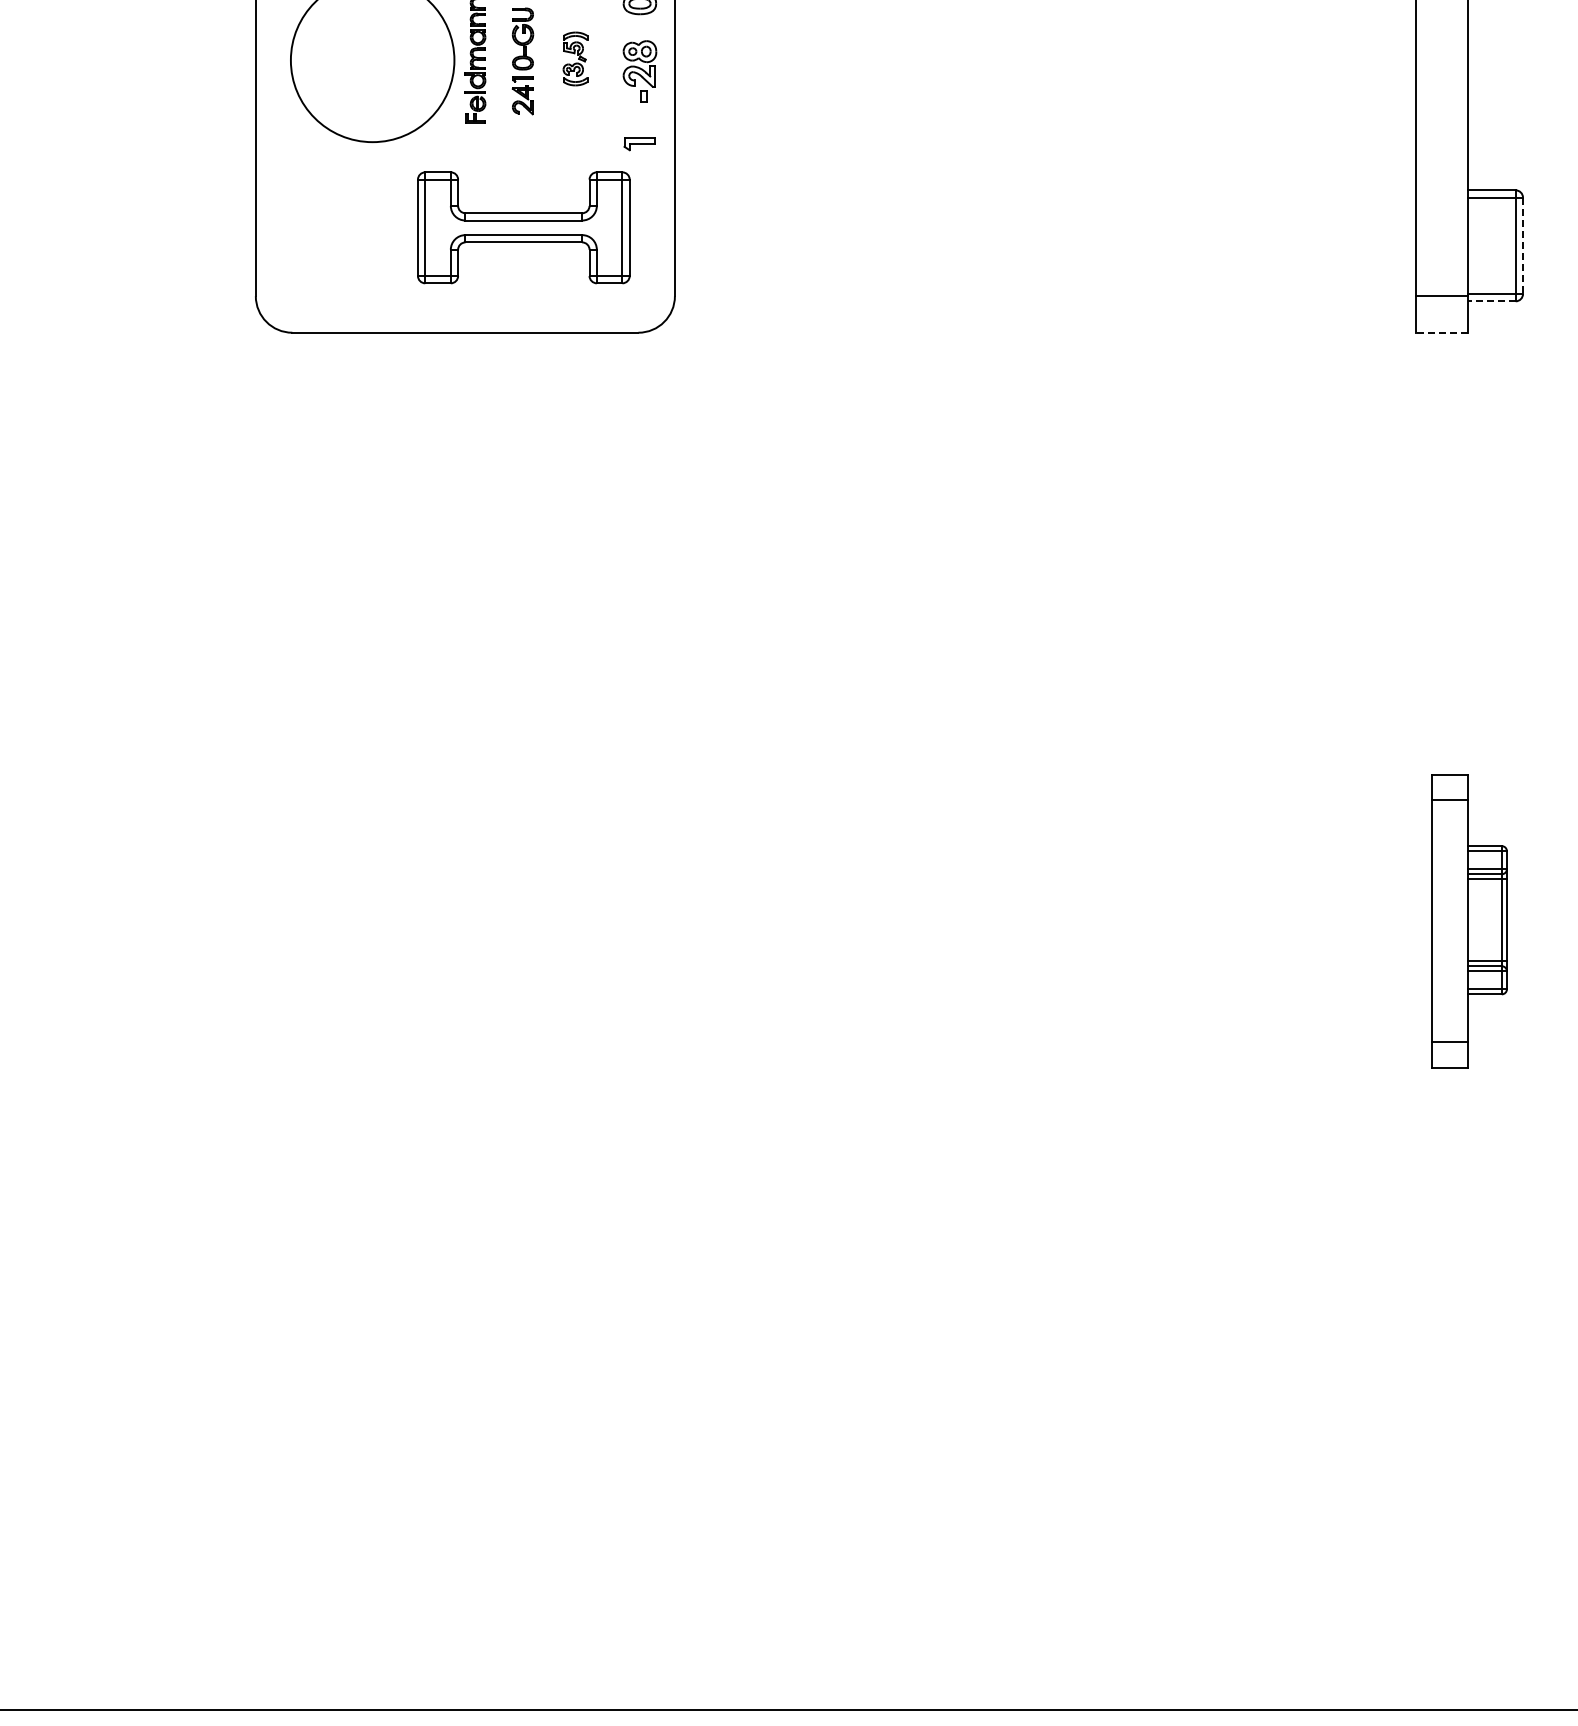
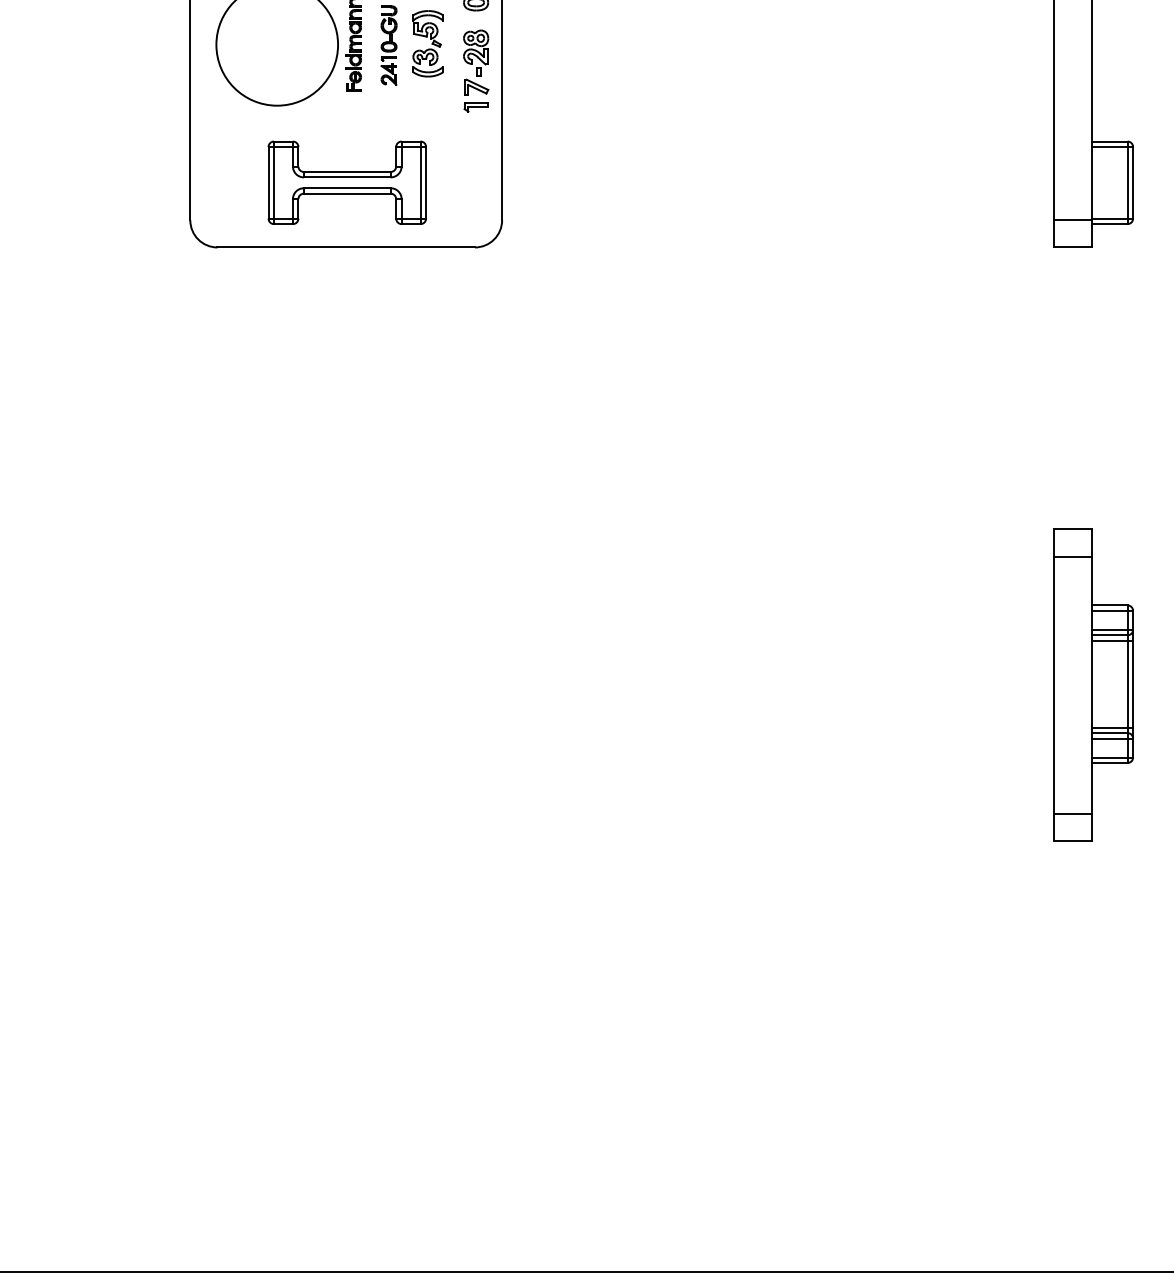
part: (575, 58) -> (428, 43), size x1.67
part: (640, 116) -> (476, 86), added
part: (523, 227) -> (347, 182), moved
line: (1523, 246) -> (1133, 183), dashed -> solid
line: (1491, 301) -> (1109, 224), dashed -> solid
line: (1441, 332) -> (1072, 247), dashed -> solid
part: (1469, 921) -> (1093, 685), size x1.43

